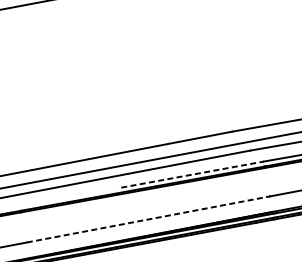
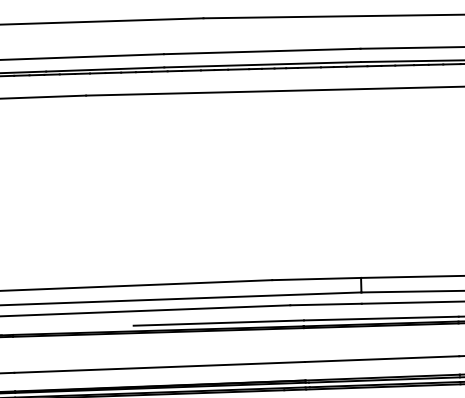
line: (193, 174) -> (219, 323), dashed -> solid
line: (149, 219) -> (160, 367), dashed -> solid

